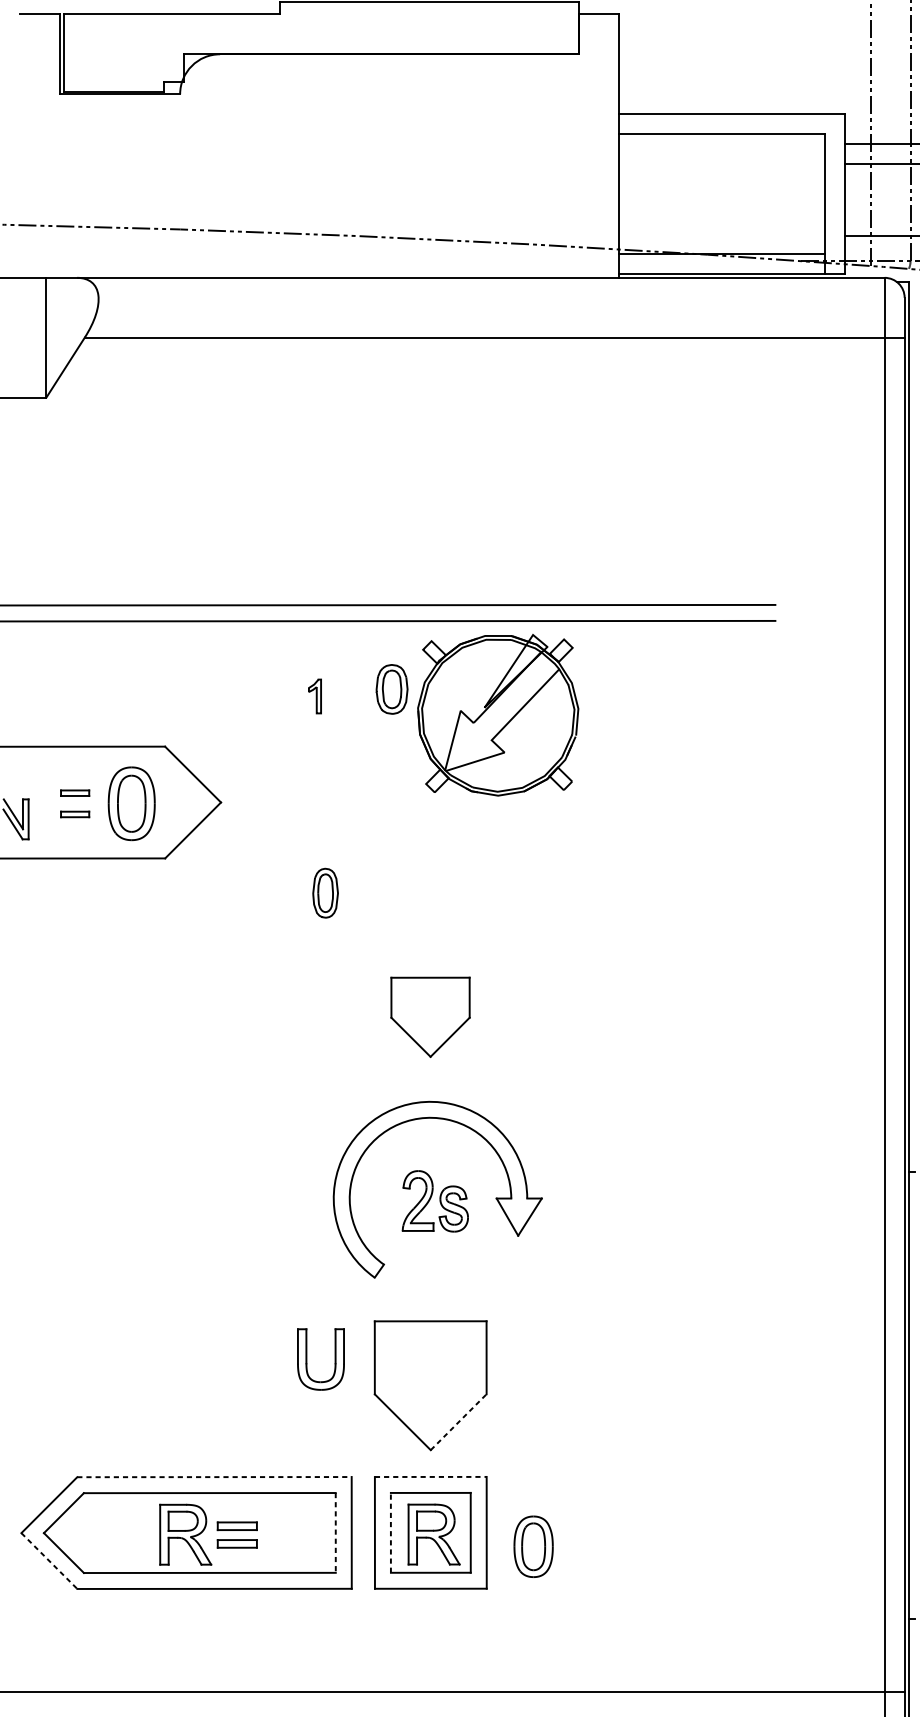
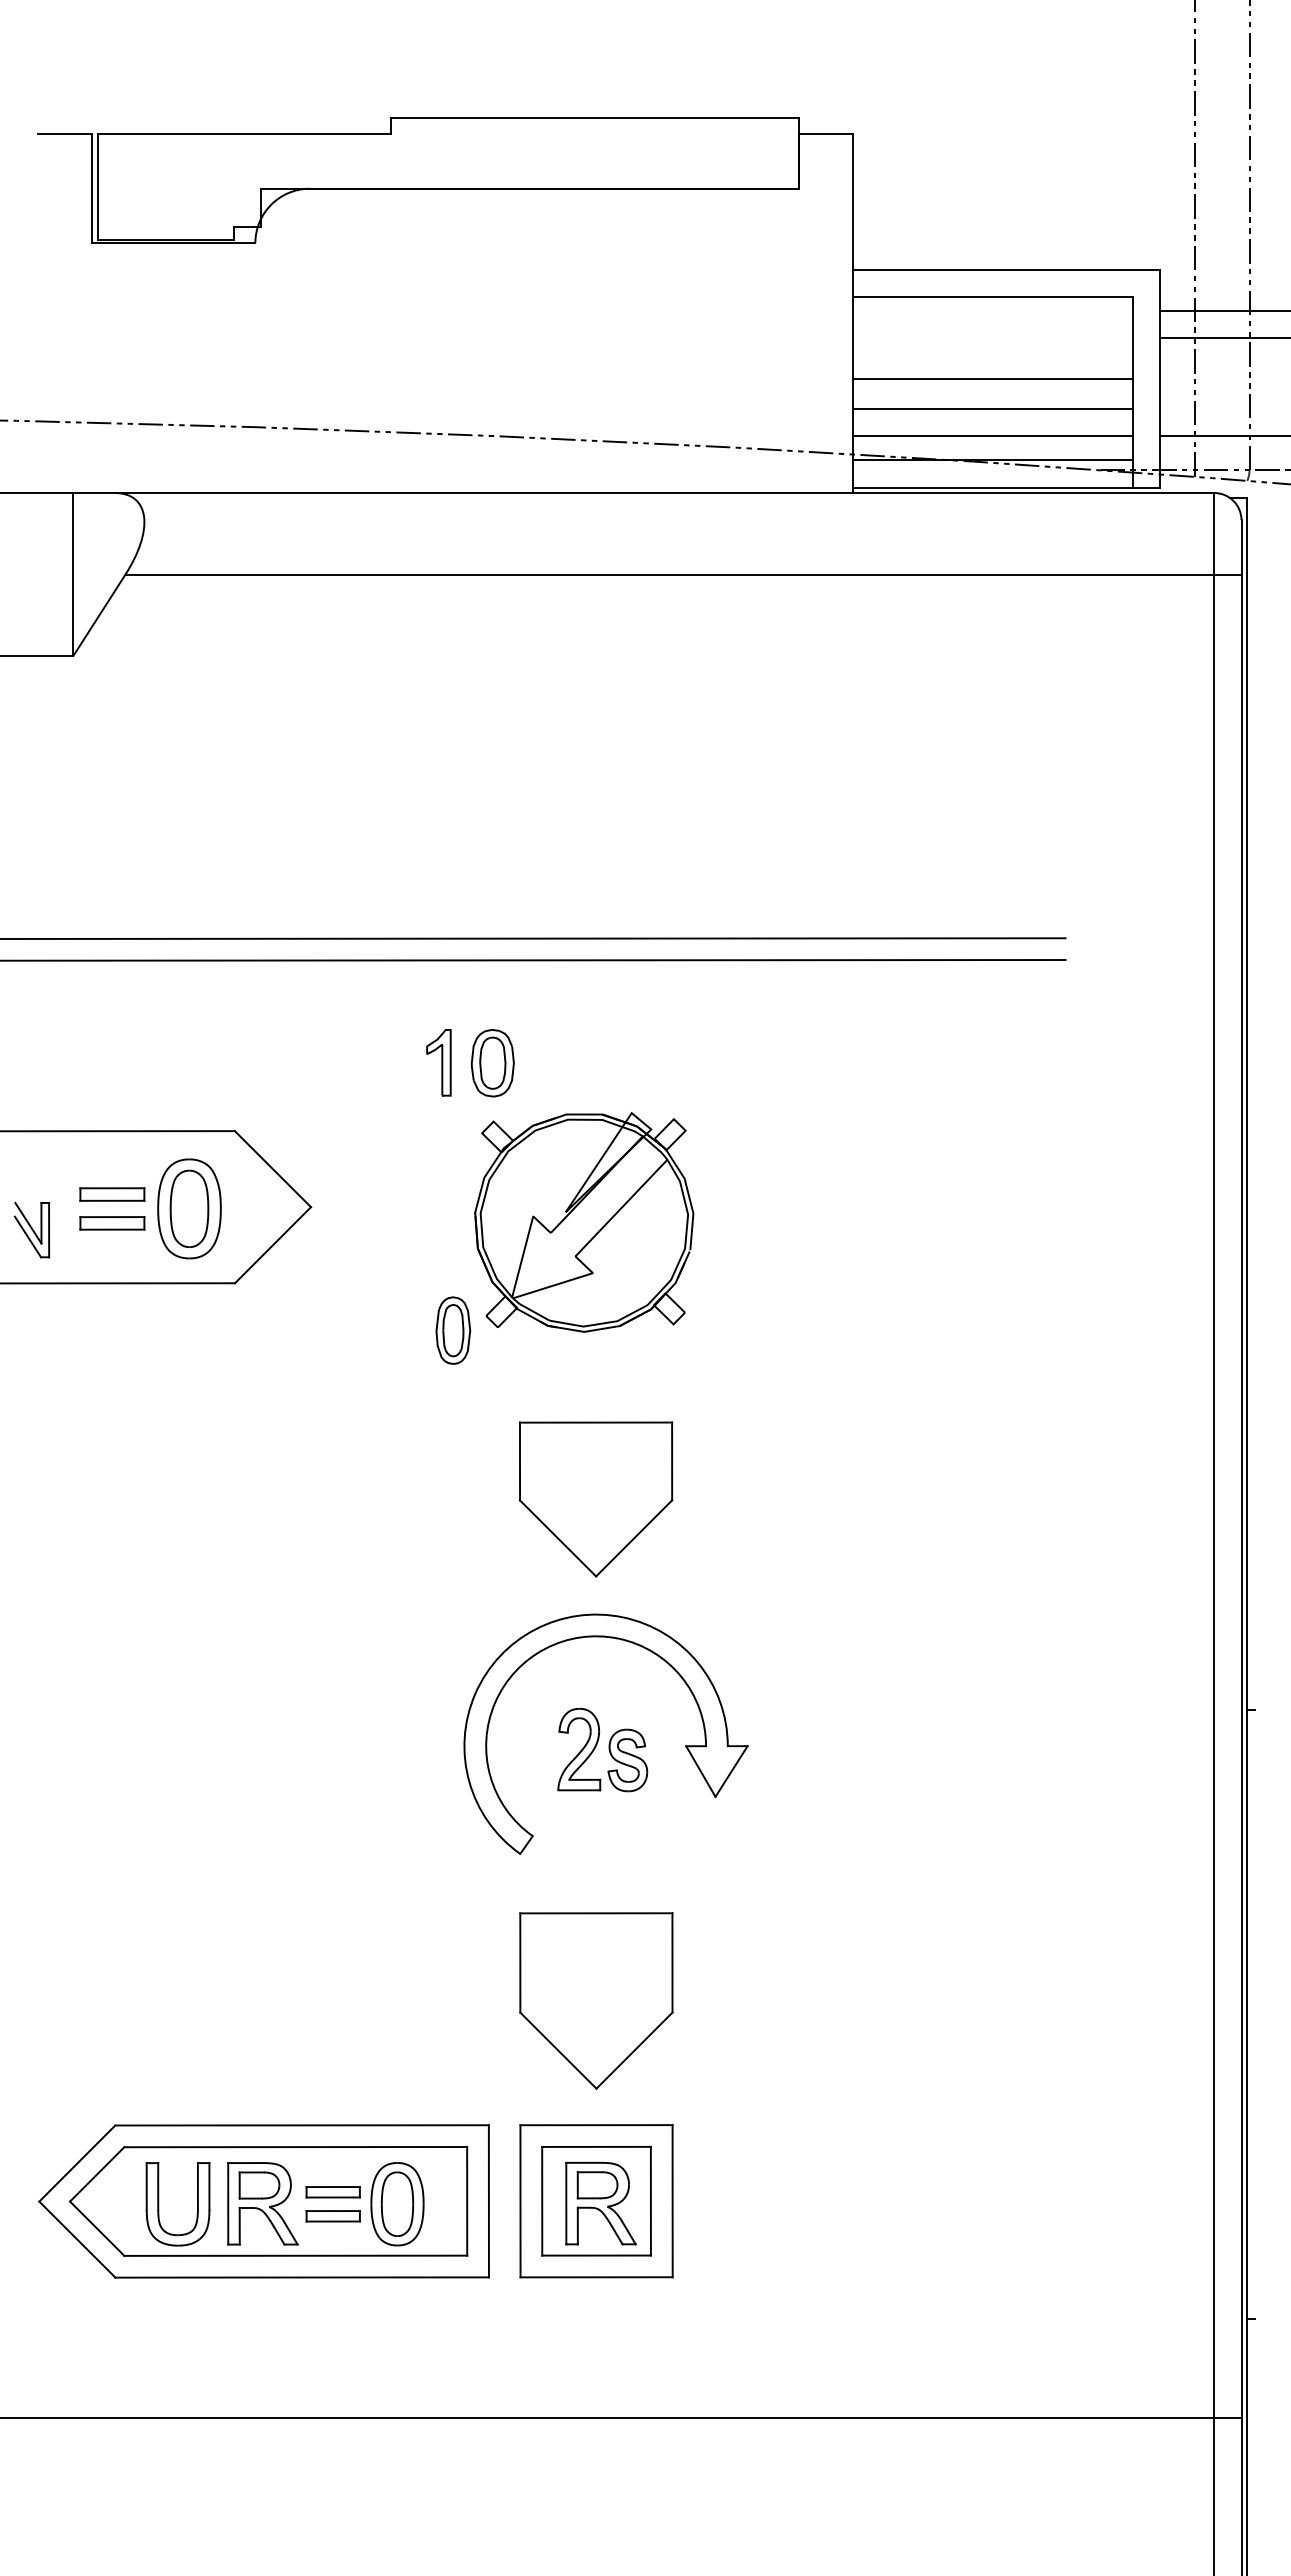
line: (721, 193) -> (992, 378), added
line: (721, 216) -> (992, 409), added
line: (721, 236) -> (992, 436), added
part: (391, 689) -> (492, 1063), moved
part: (314, 696) -> (438, 1062), size x1.43
part: (498, 715) -> (584, 1222), moved
part: (75, 793) -> (112, 1194), size x1.67
part: (75, 814) -> (112, 1223), size x1.67
part: (430, 1017) -> (596, 1499), size x1.43
part: (307, 1359) -> (159, 2204), moved
line: (458, 1422) -> (634, 2050), dashed -> solid
line: (214, 1477) -> (302, 2125), dashed -> solid
line: (431, 1477) -> (597, 2125), dashed -> solid
line: (391, 1532) -> (542, 2200), dashed -> solid
line: (336, 1533) -> (467, 2201), dashed -> solid
part: (533, 1547) -> (397, 2204), moved
line: (49, 1560) -> (77, 2239), dashed -> solid

